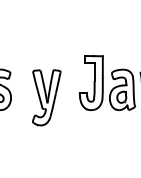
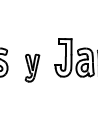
part: (46, 98) -> (32, 68), size x0.7

